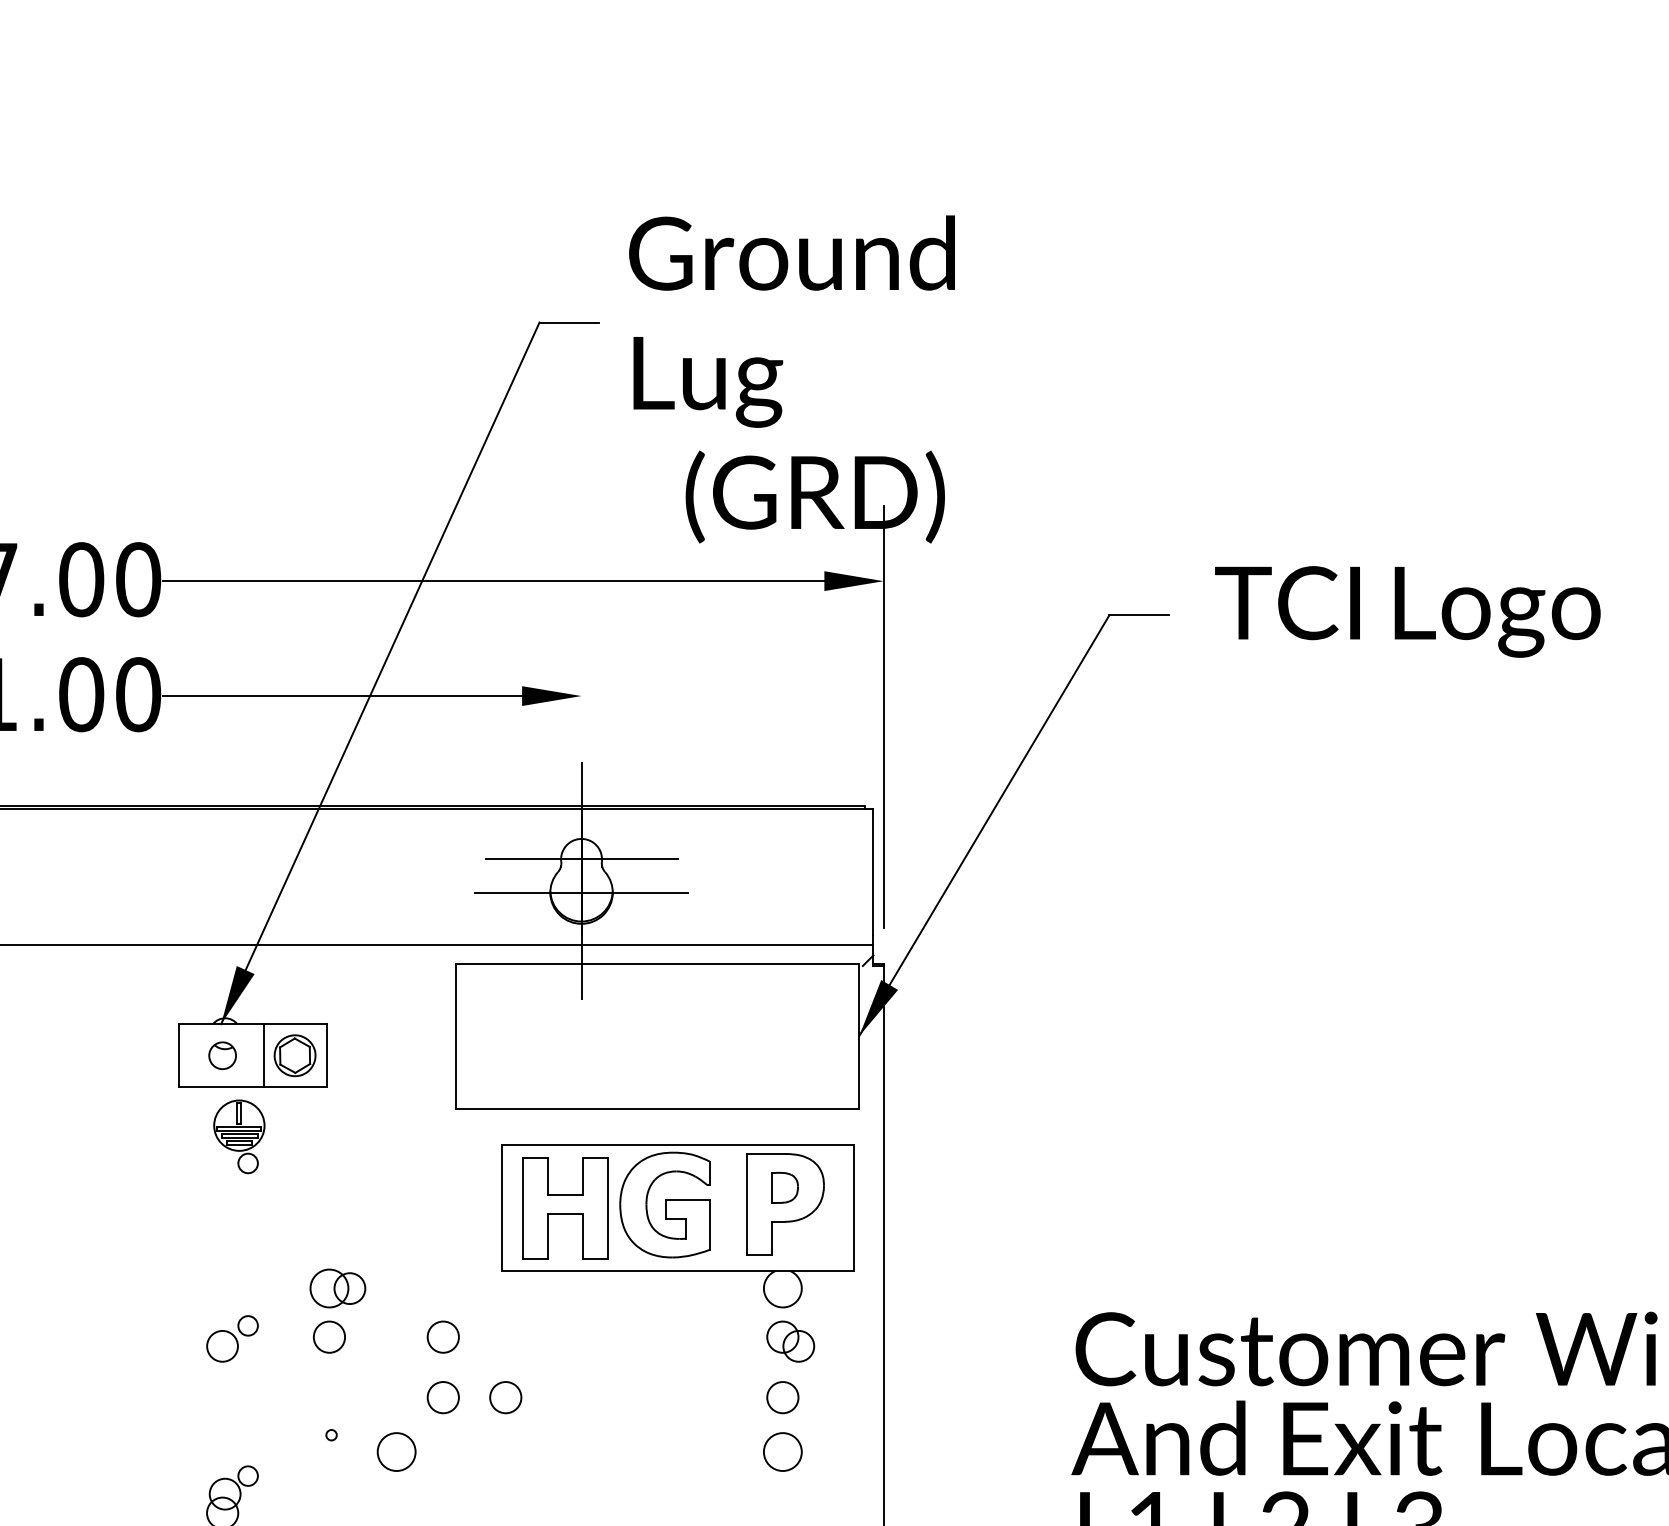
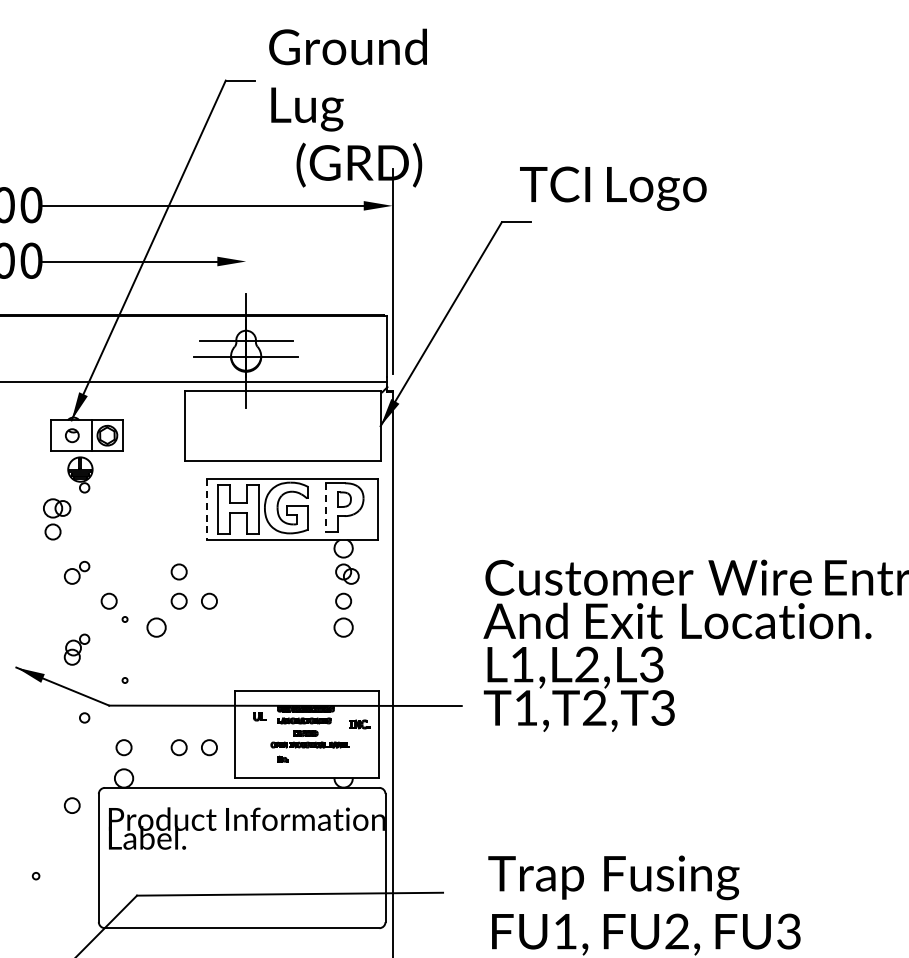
text: (1408, 611) -> (613, 188), moved
line: (747, 1206) -> (326, 508), solid -> dashed
line: (501, 1208) -> (207, 509), solid -> dashed
part: (338, 1311) -> (57, 519), moved
circle: (297, 1396) -> (108, 600), added

